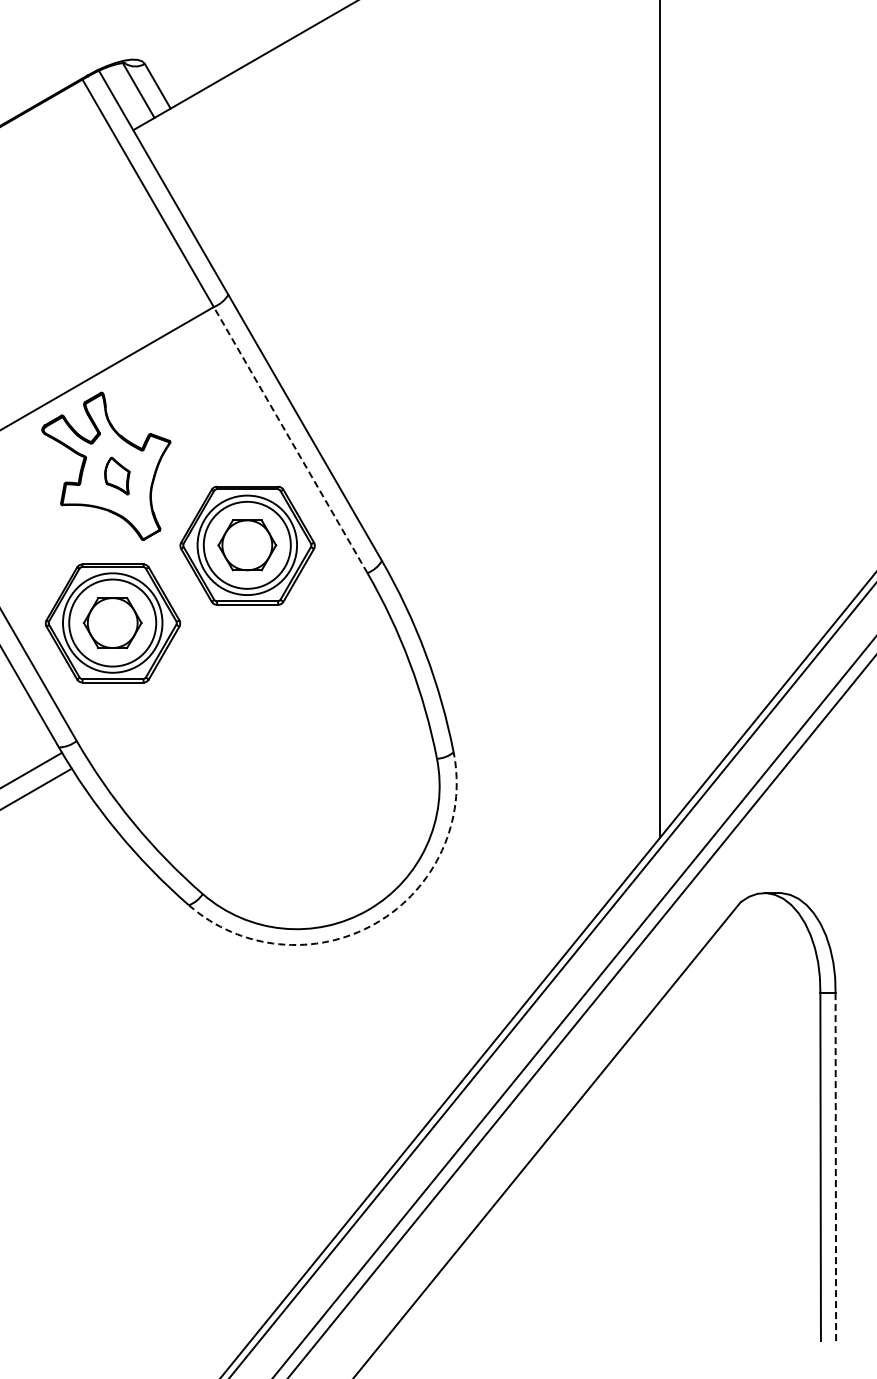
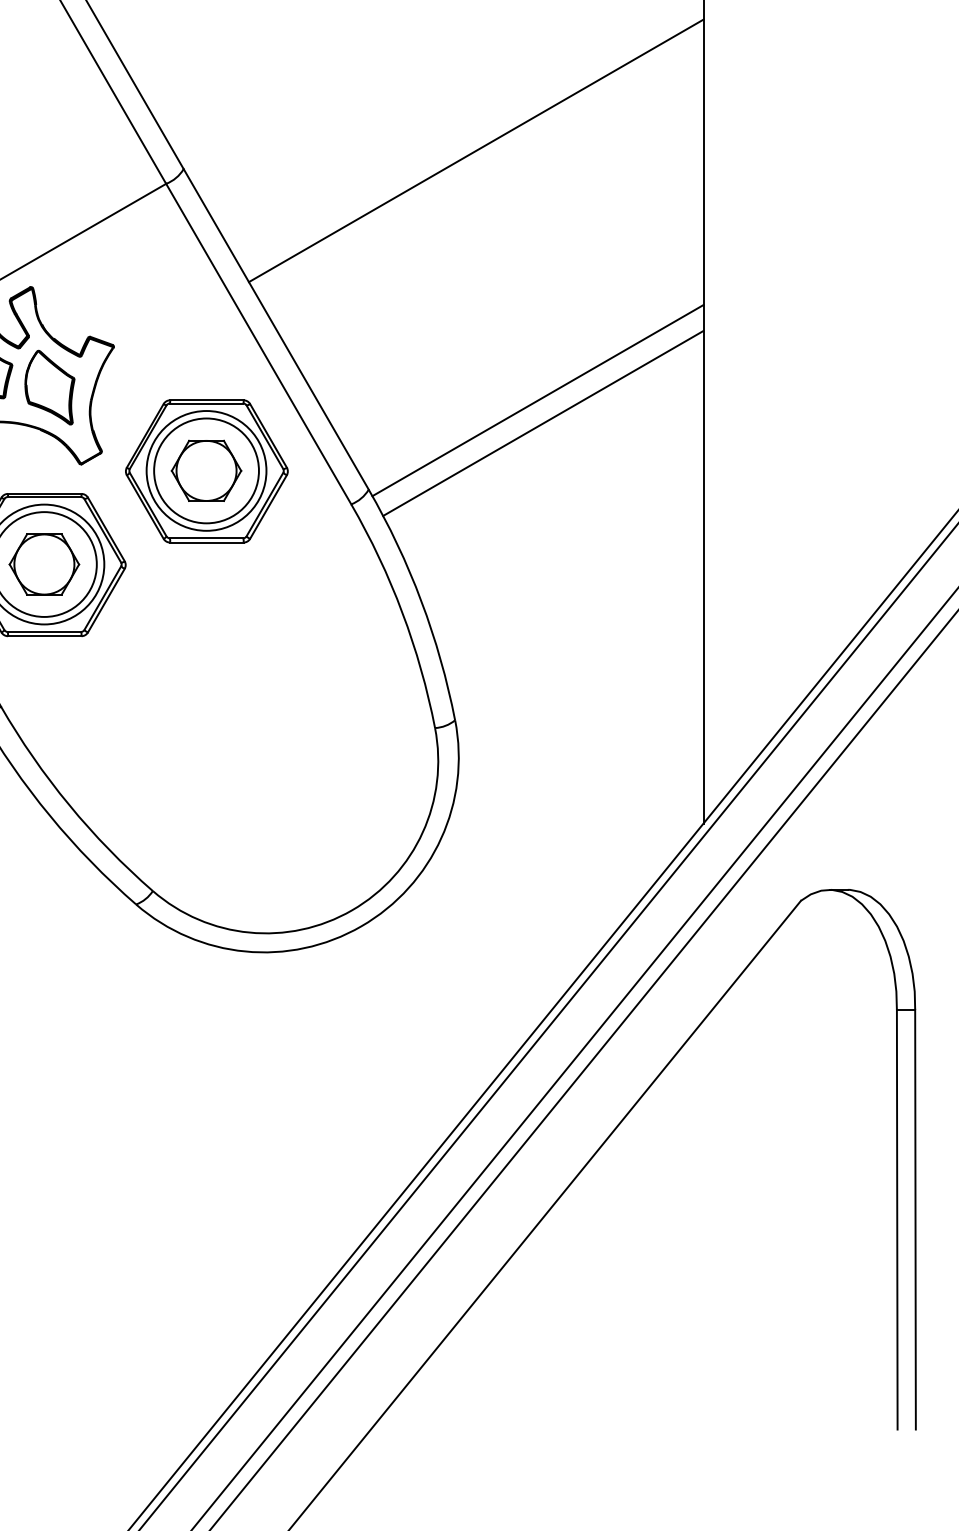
line: (470, 279) -> (475, 150), added
line: (290, 440) -> (258, 344), dashed -> solid
part: (117, 475) -> (50, 386), size x1.67
line: (522, 486) -> (538, 400), added
line: (526, 505) -> (542, 422), added
arc: (375, 923) -> (360, 926), dashed -> solid
line: (835, 1166) -> (915, 1219), dashed -> solid

